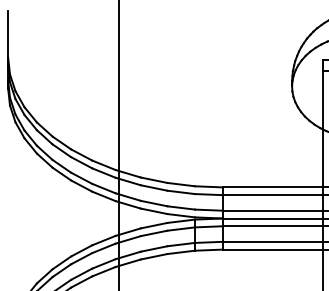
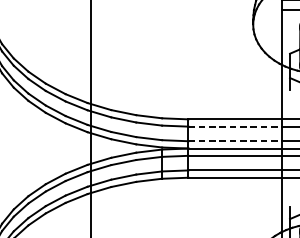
line: (272, 195) -> (234, 126), solid -> dashed
line: (272, 210) -> (234, 141), solid -> dashed

